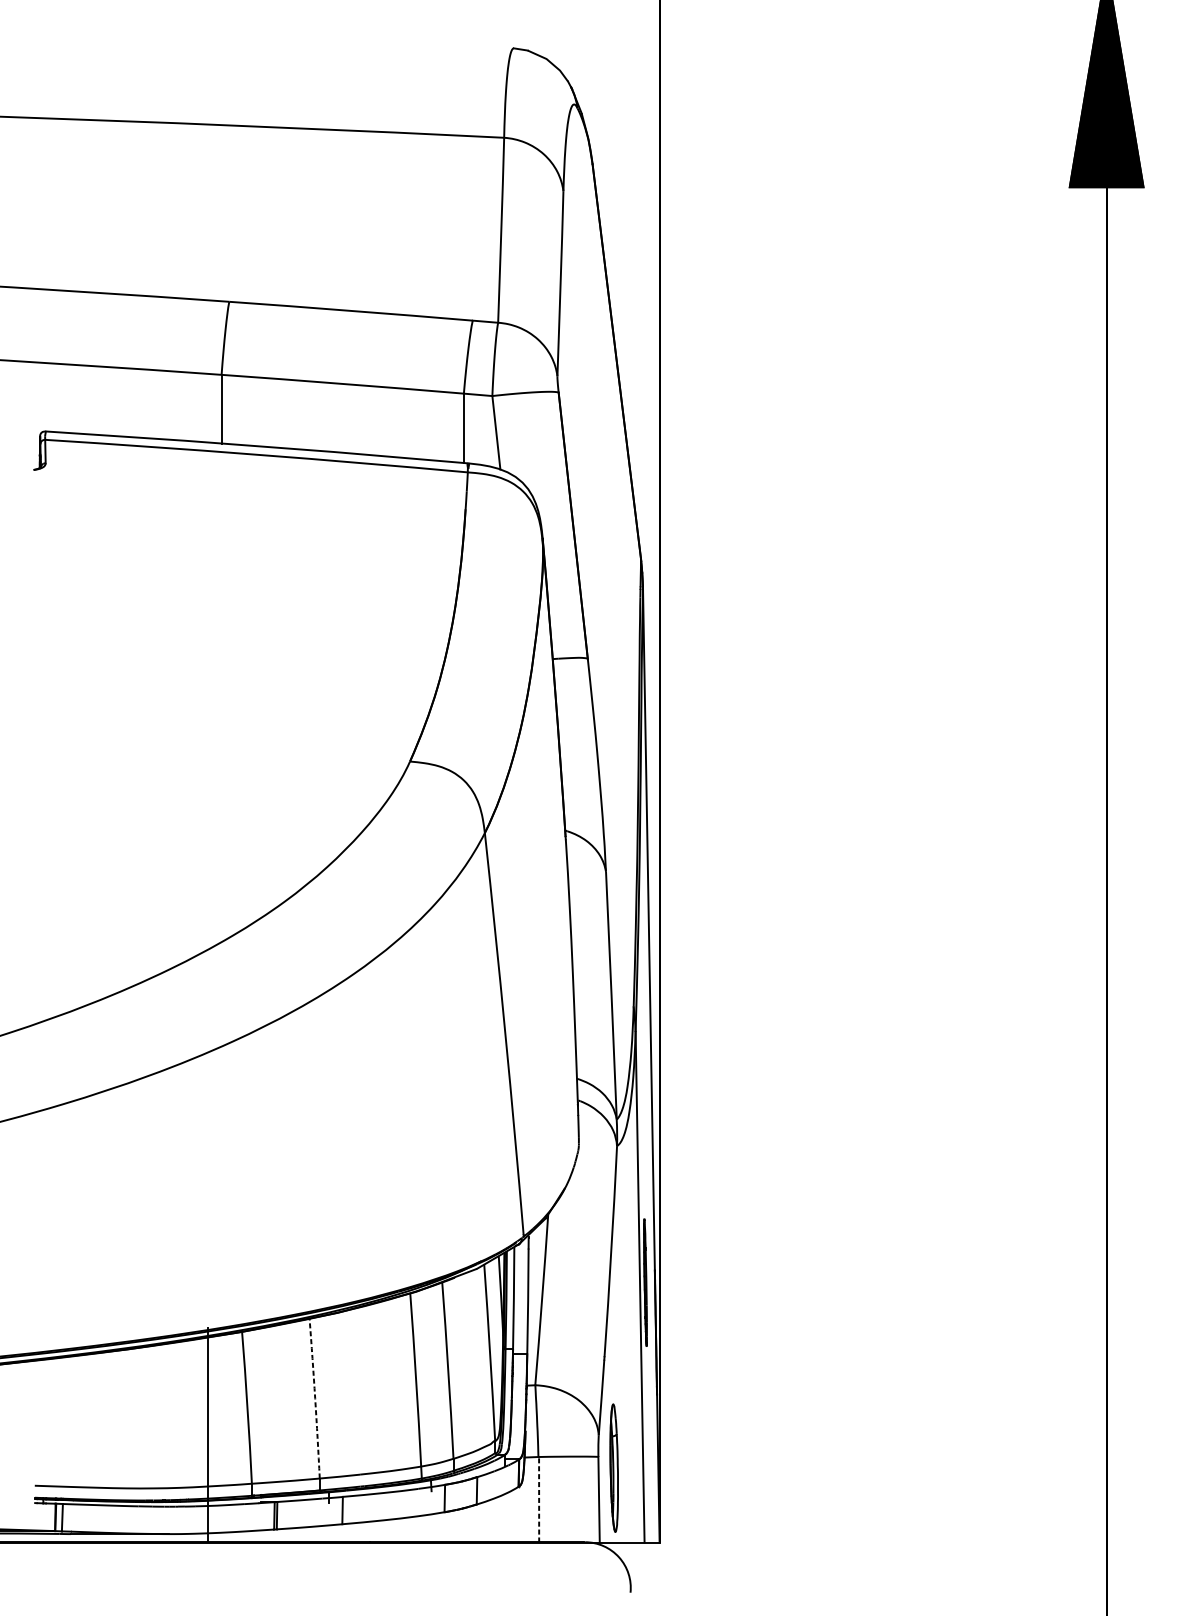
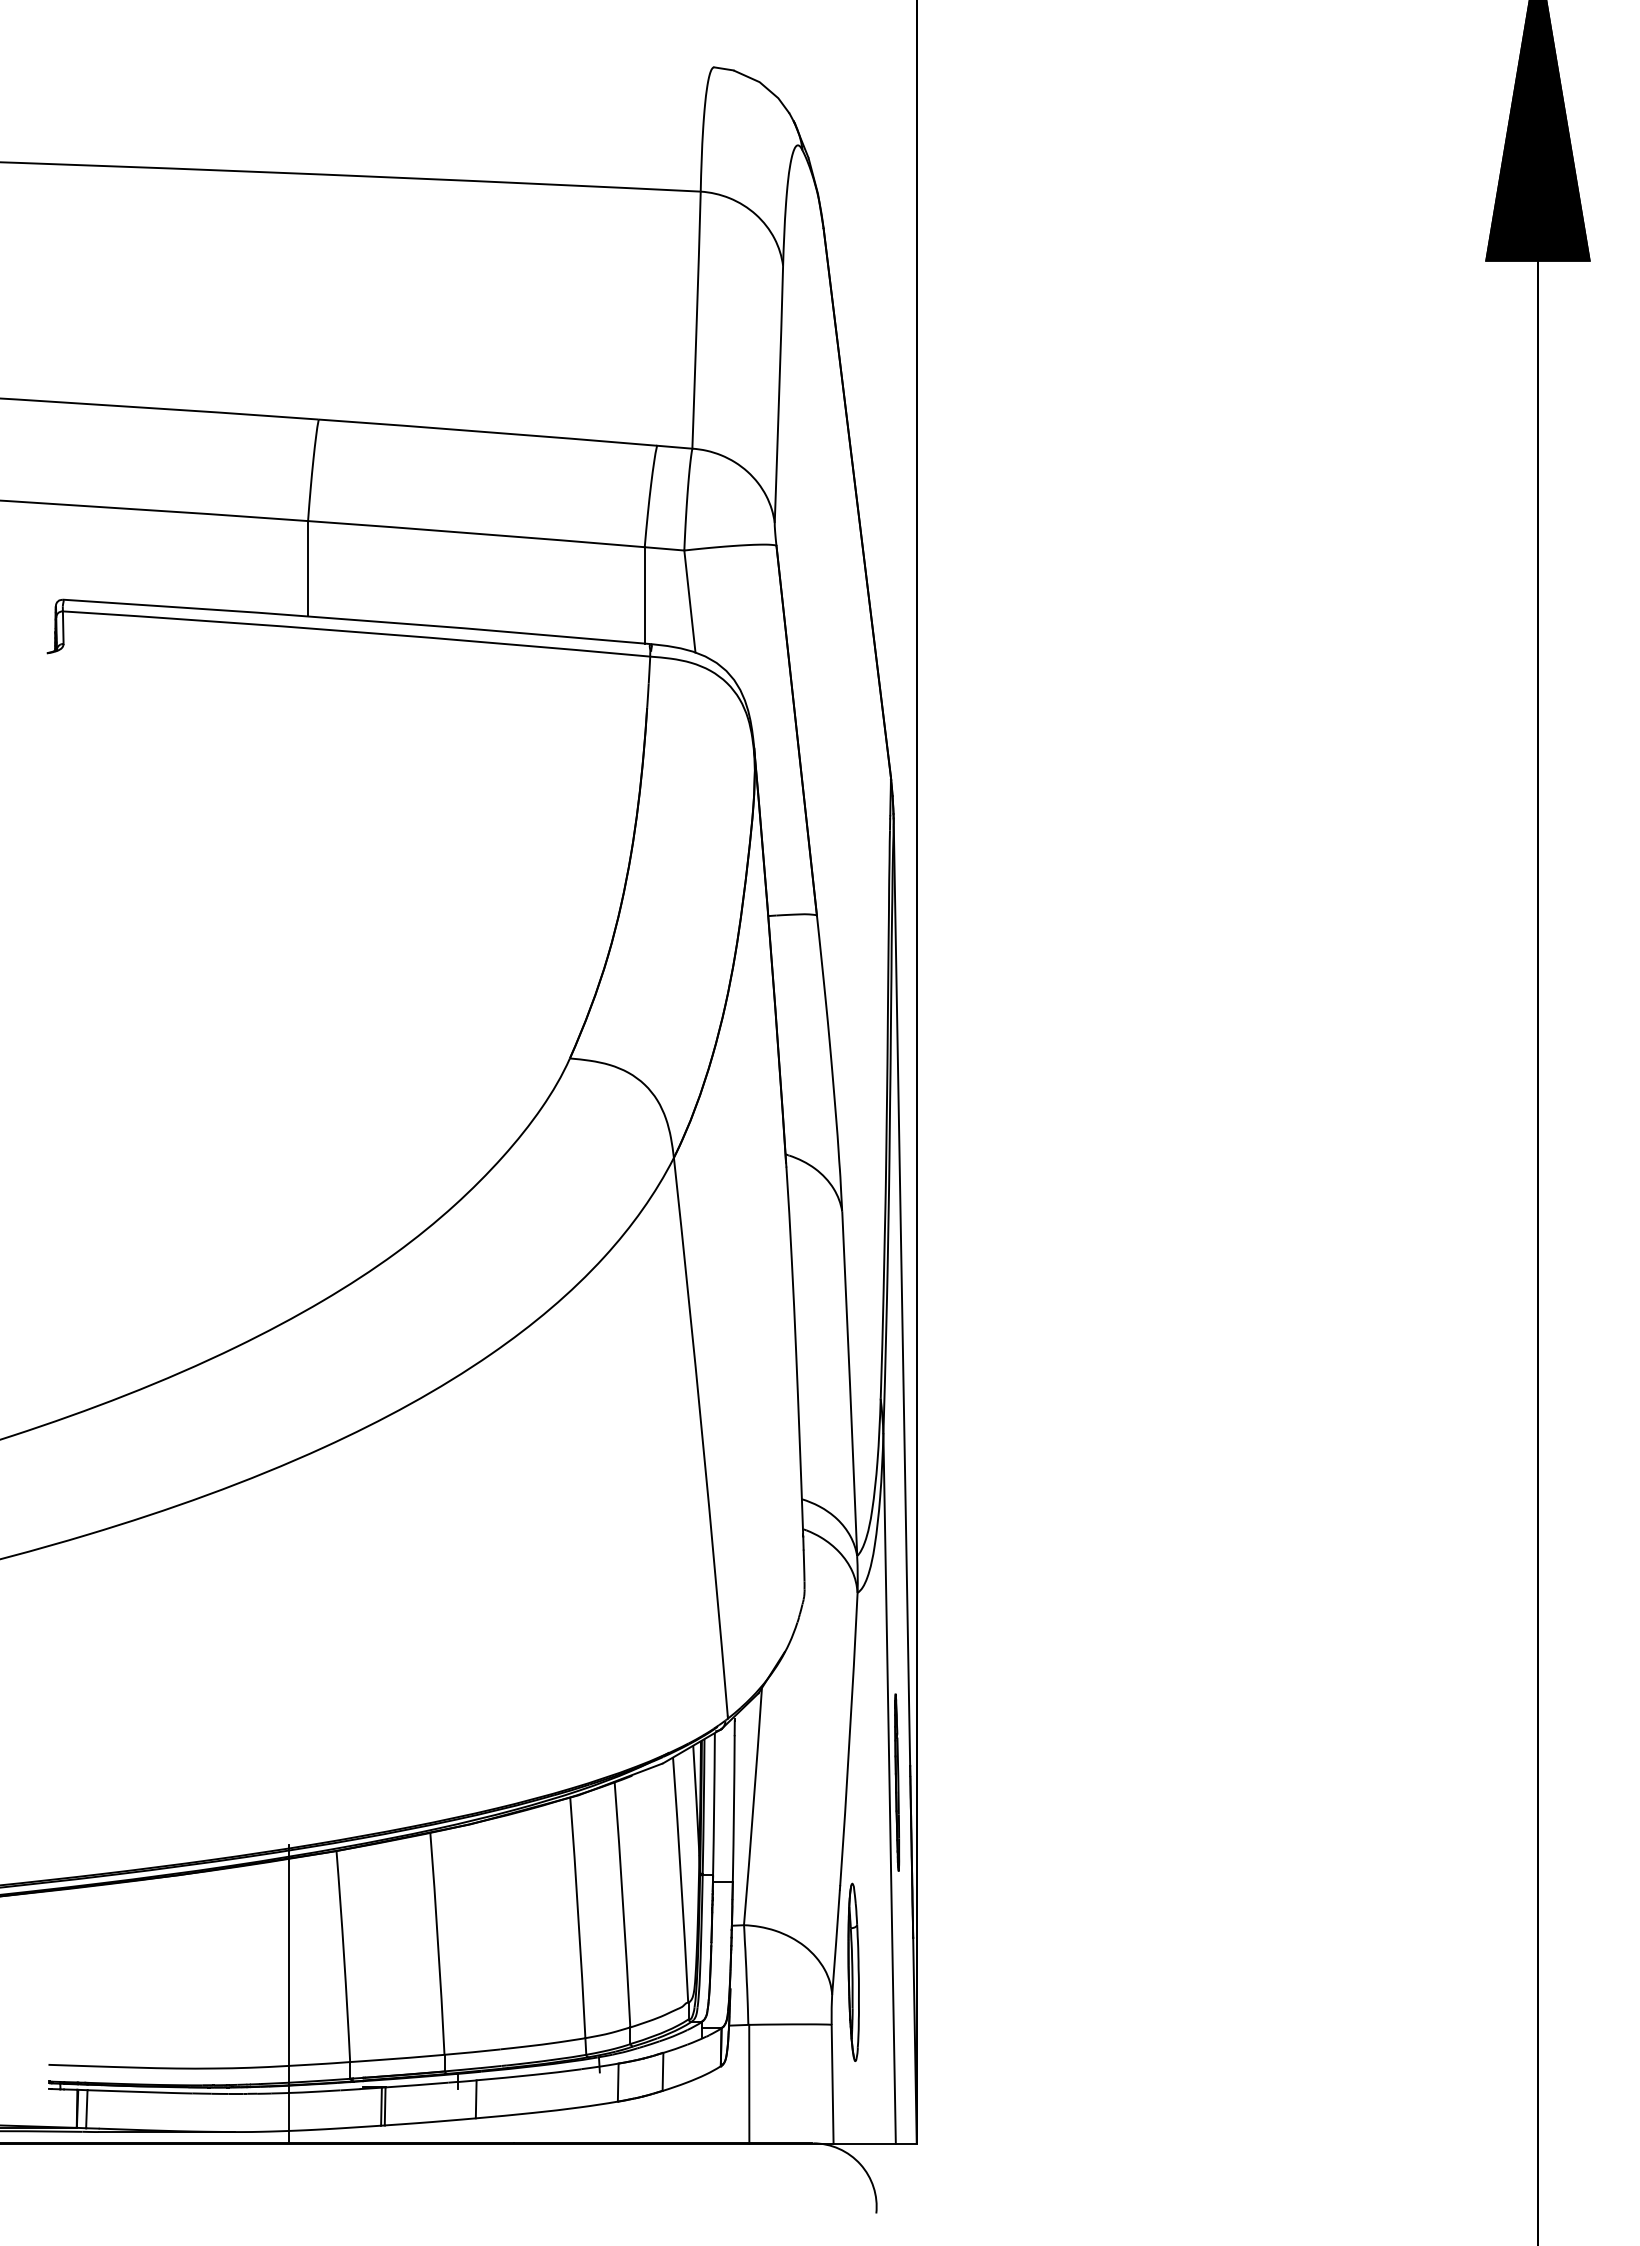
arc: (315, 1398) -> (438, 1943), dashed -> solid
part: (614, 1467) -> (853, 1971), moved
line: (539, 1499) -> (749, 2083), dashed -> solid

